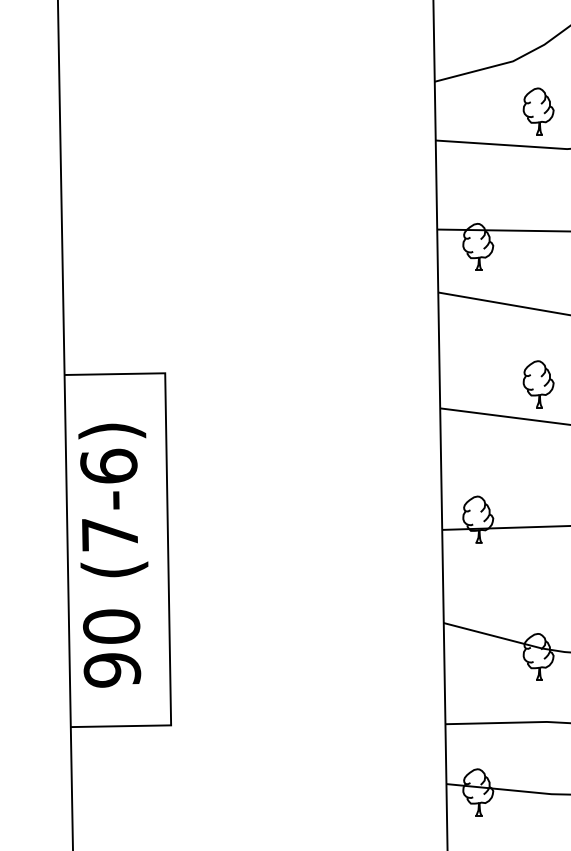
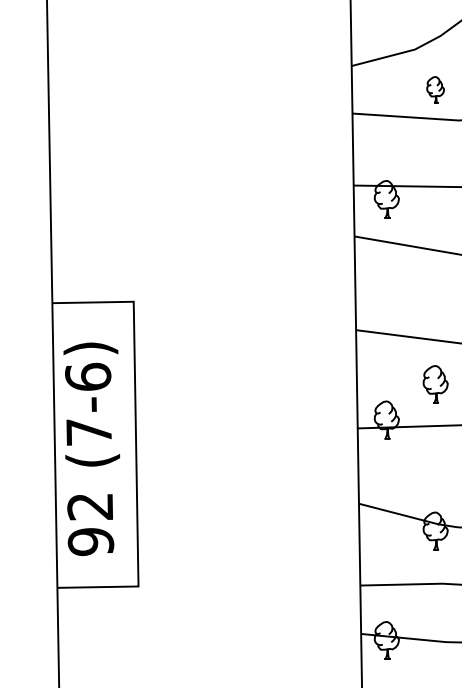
part: (538, 110) -> (435, 89), size x0.7
part: (538, 384) -> (435, 384), moved
text: (111, 626) -> (90, 506), 90 -> 92

